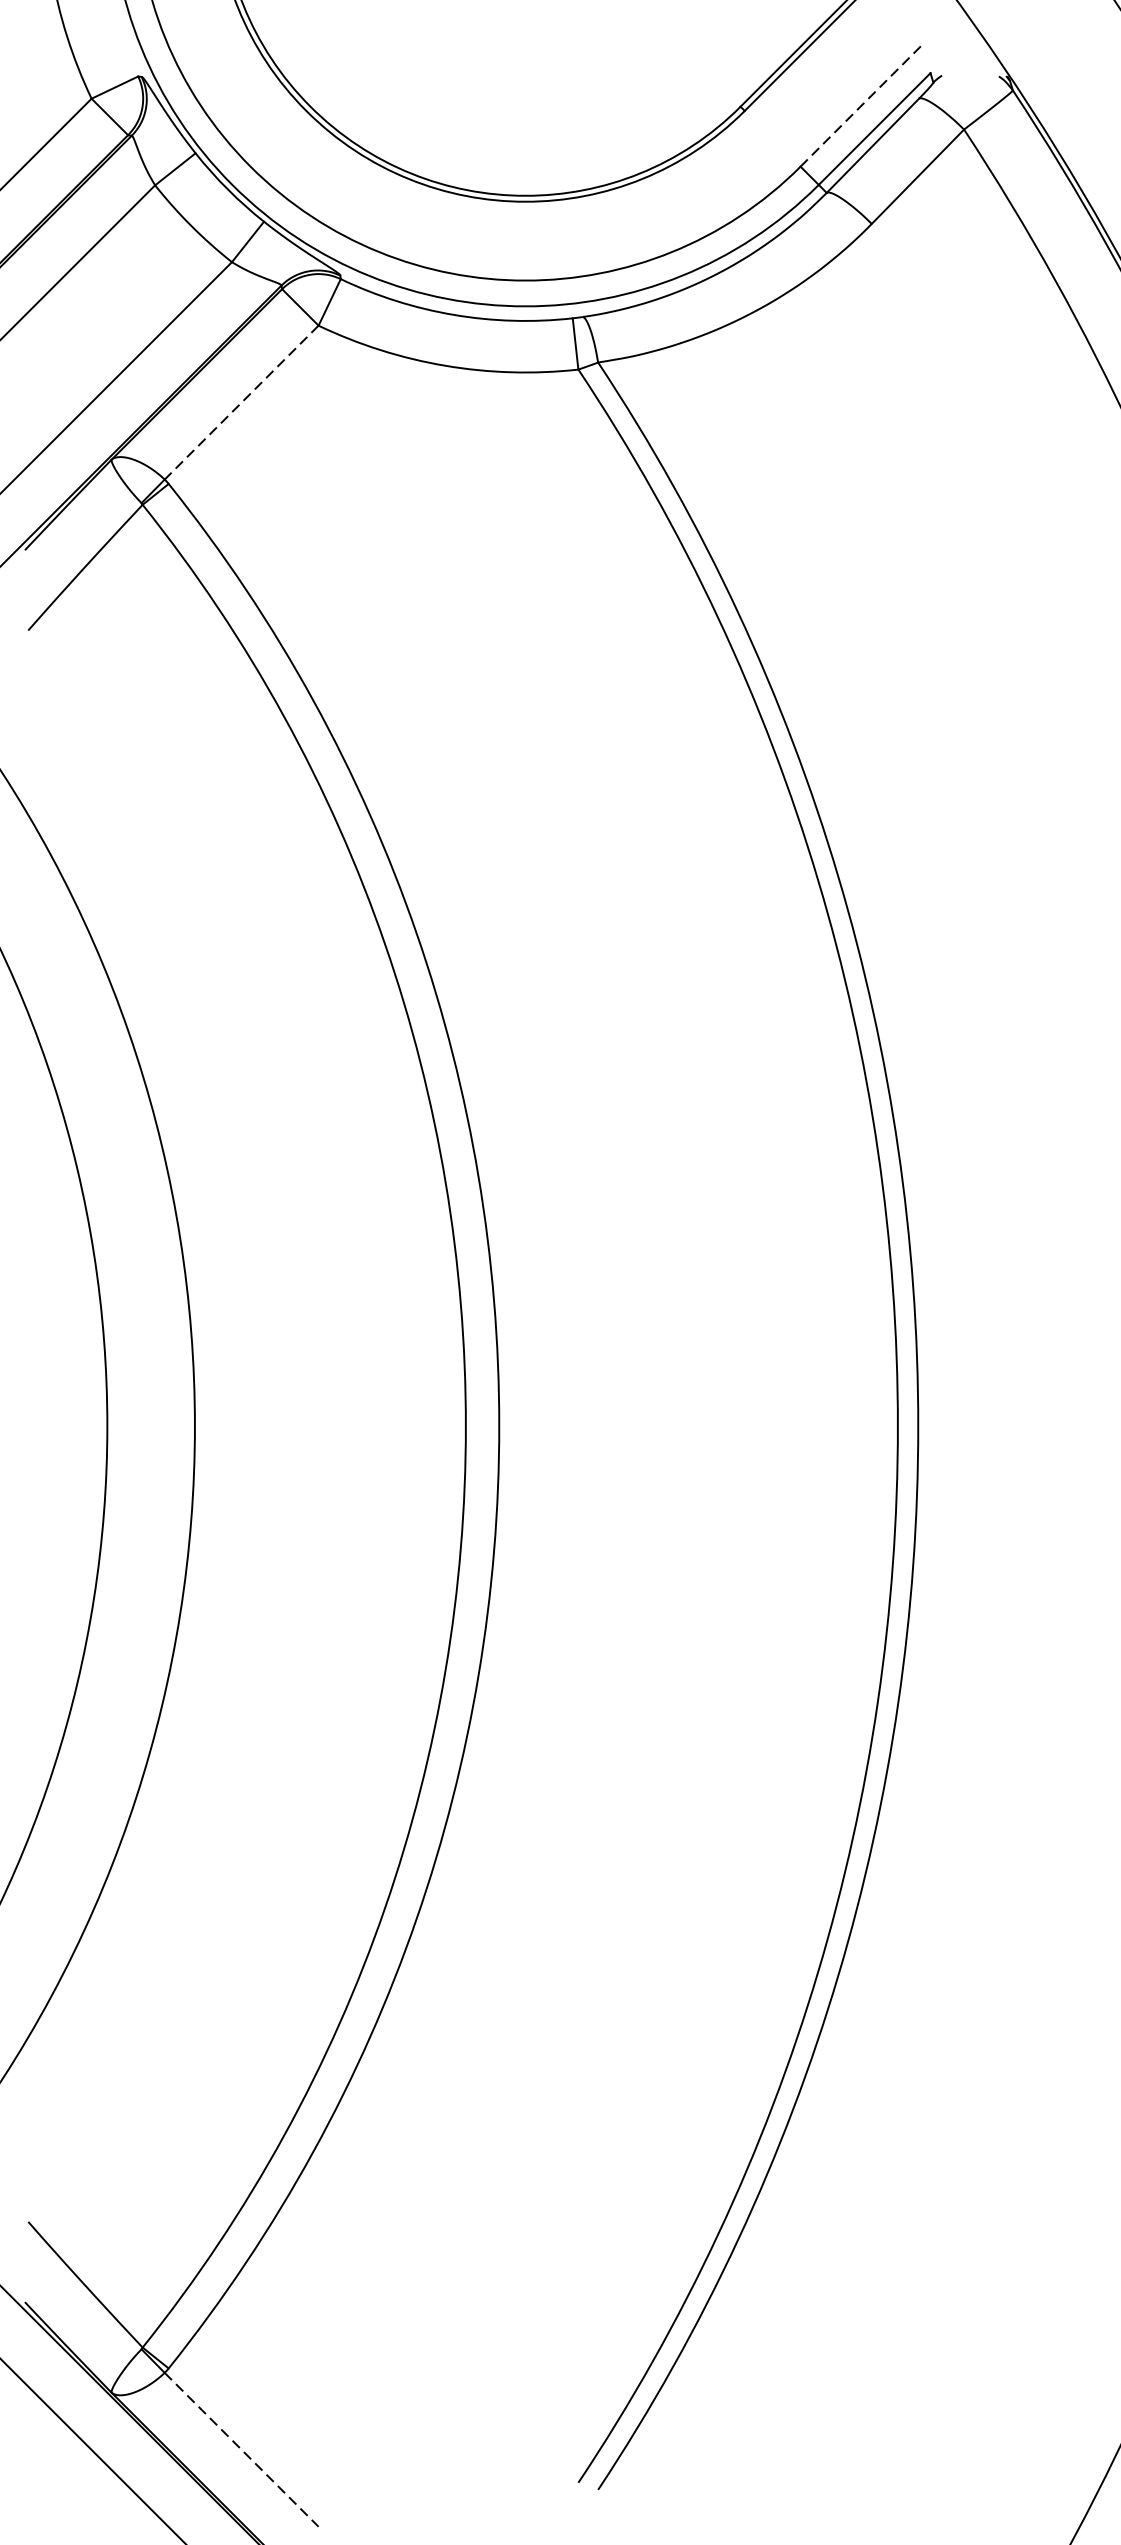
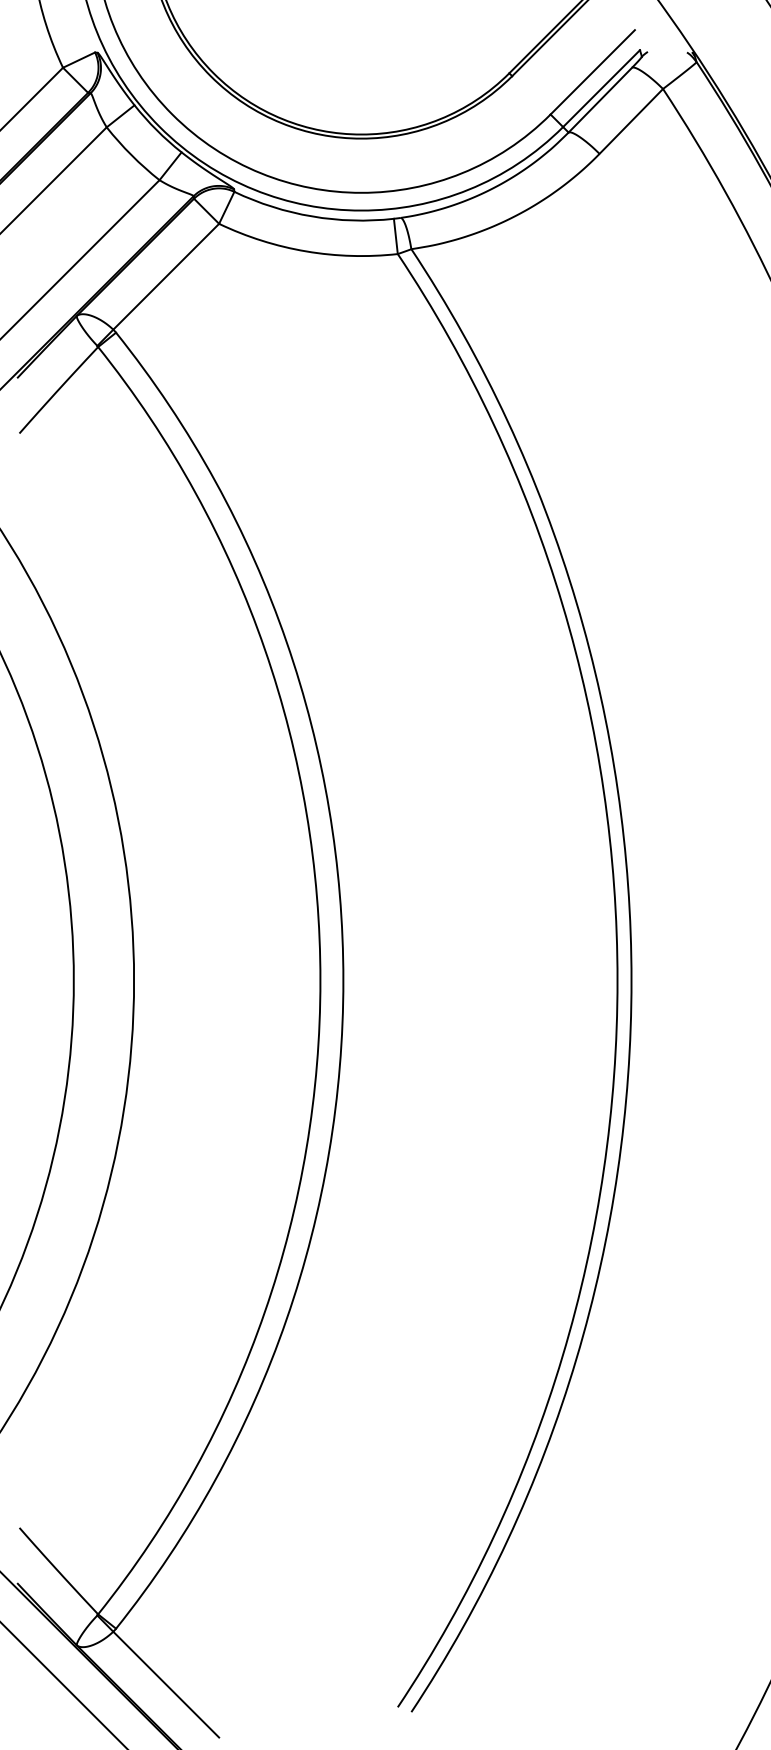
line: (861, 105) -> (592, 72), dashed -> solid
line: (242, 402) -> (166, 276), dashed -> solid
line: (242, 2449) -> (166, 1684), dashed -> solid

